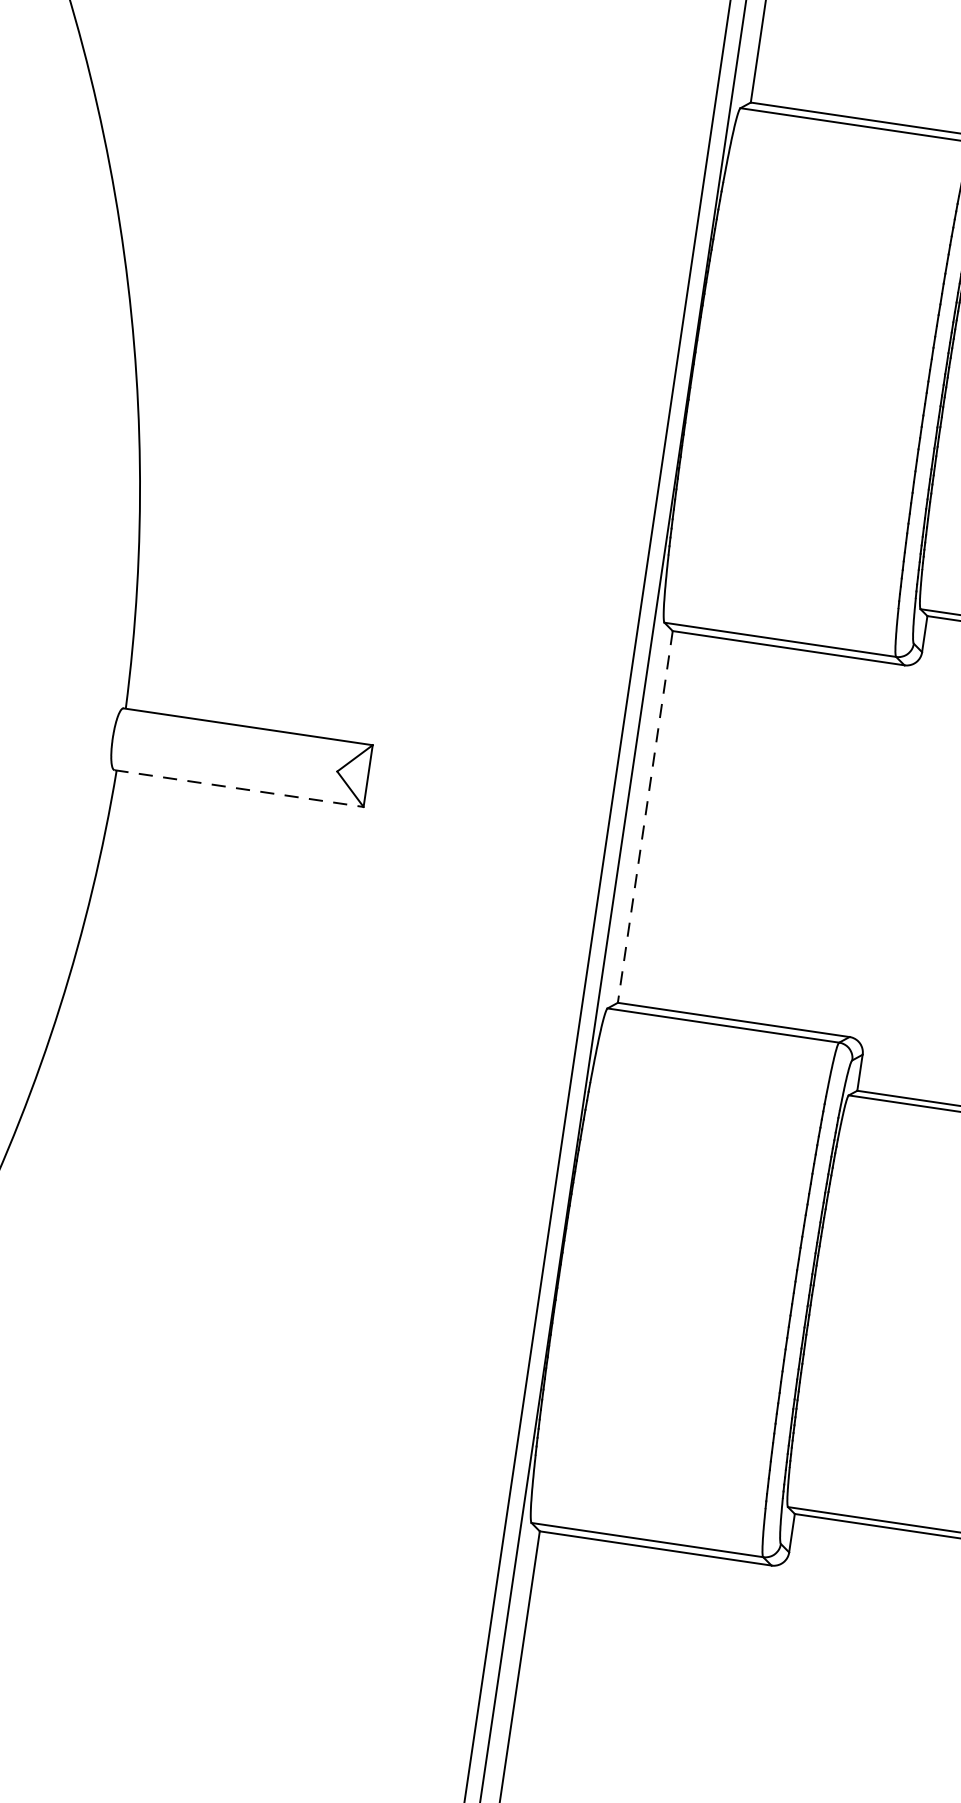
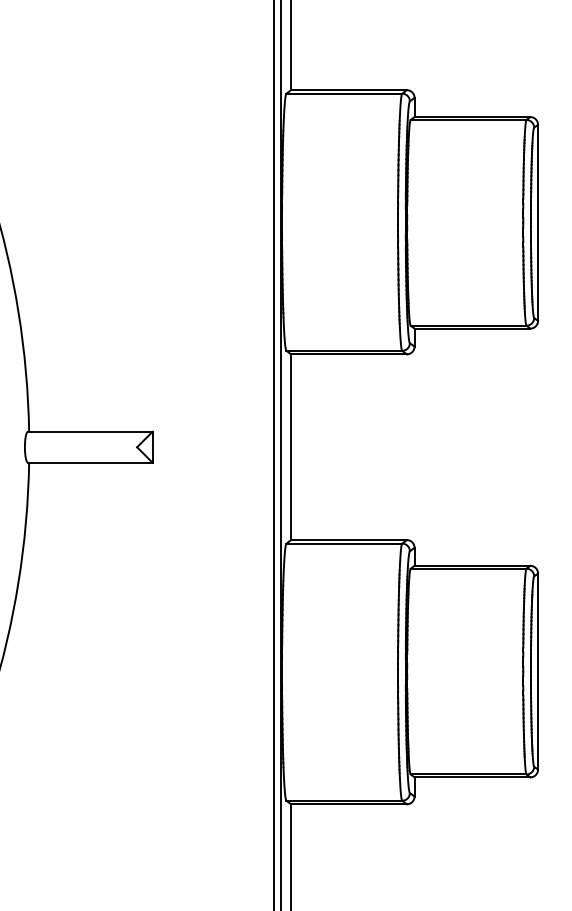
line: (239, 788) -> (90, 462), dashed -> solid
line: (646, 817) -> (291, 447), dashed -> solid

